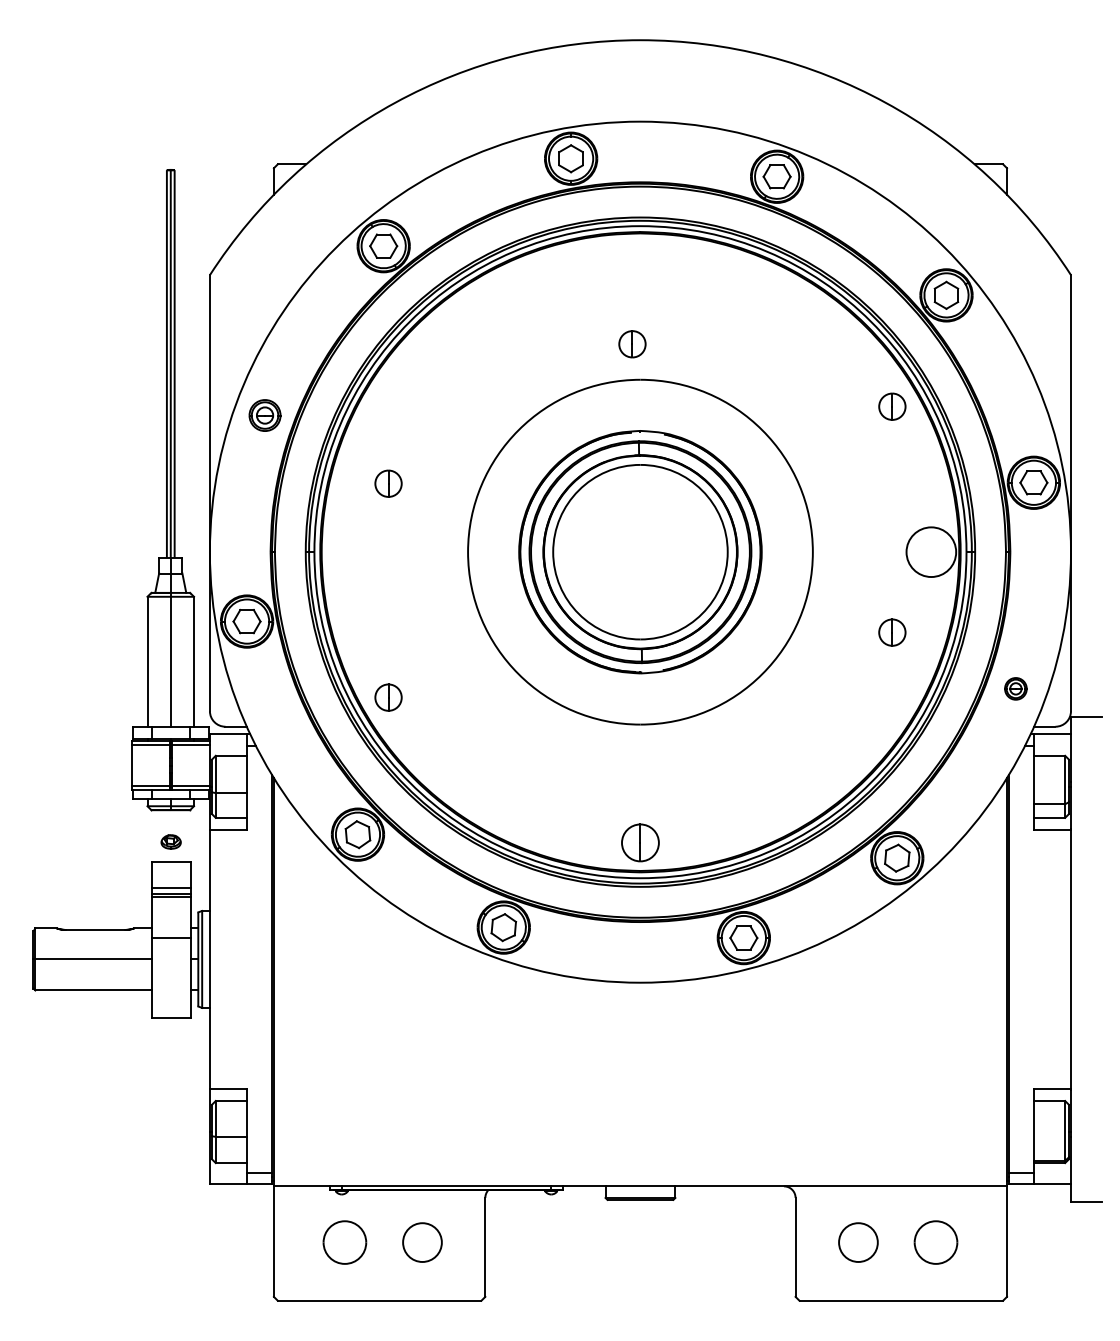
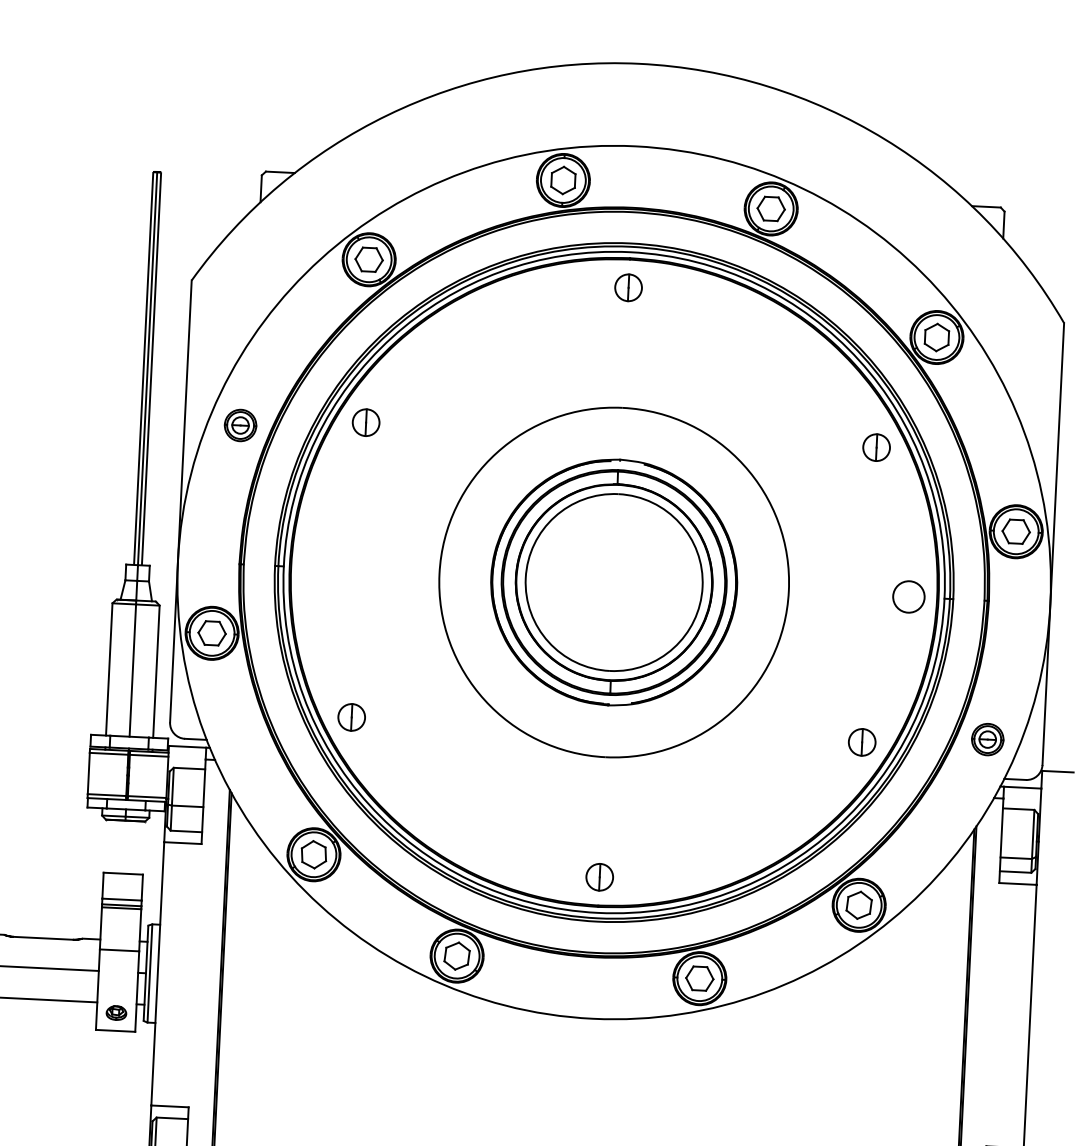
part: (632, 344) -> (628, 288), moved
part: (388, 483) -> (366, 422), moved
circle: (930, 551) -> (908, 596), size x0.62
part: (892, 632) -> (862, 742), moved
part: (1015, 688) -> (987, 739), size x1.43
part: (170, 841) -> (115, 1012), moved
part: (640, 843) -> (599, 877), size x0.71

